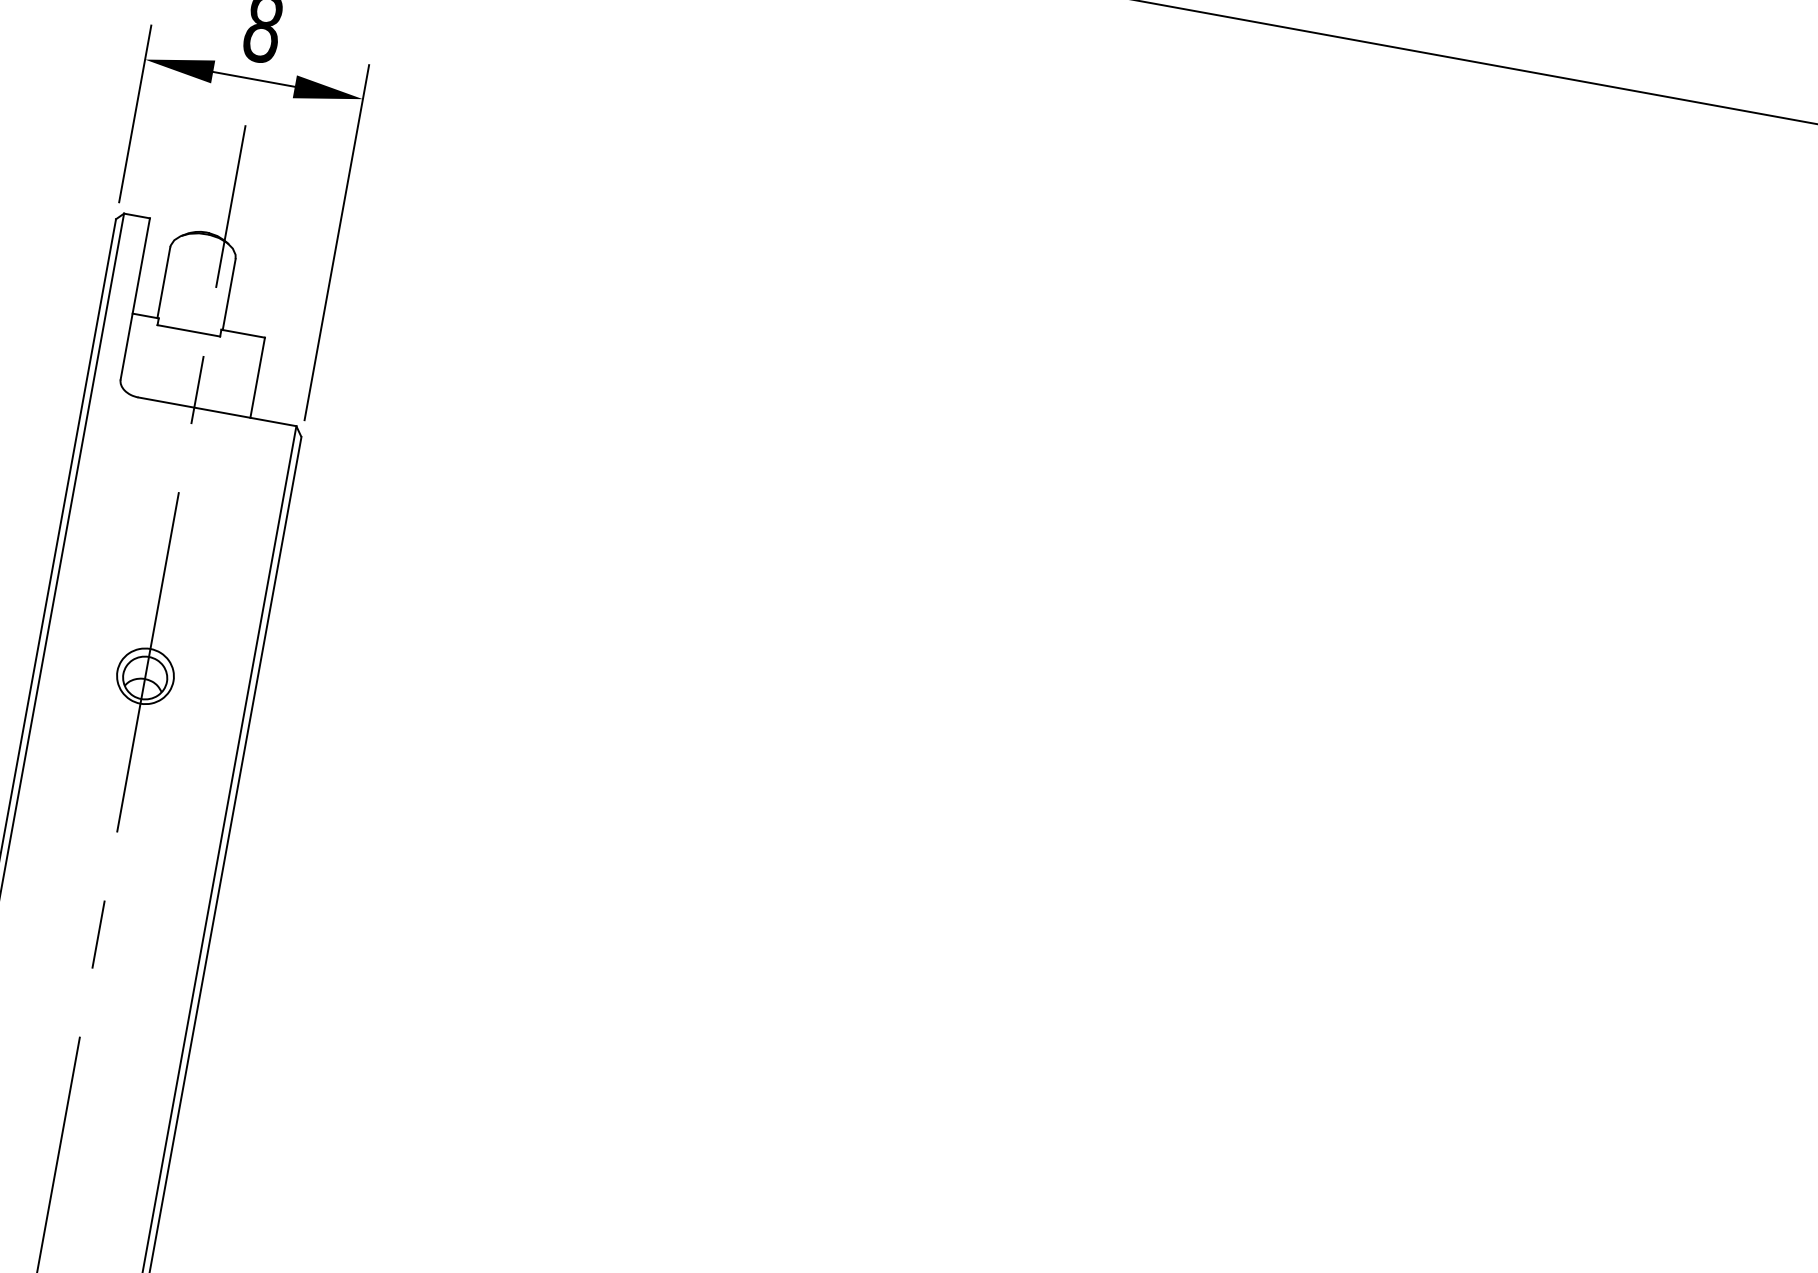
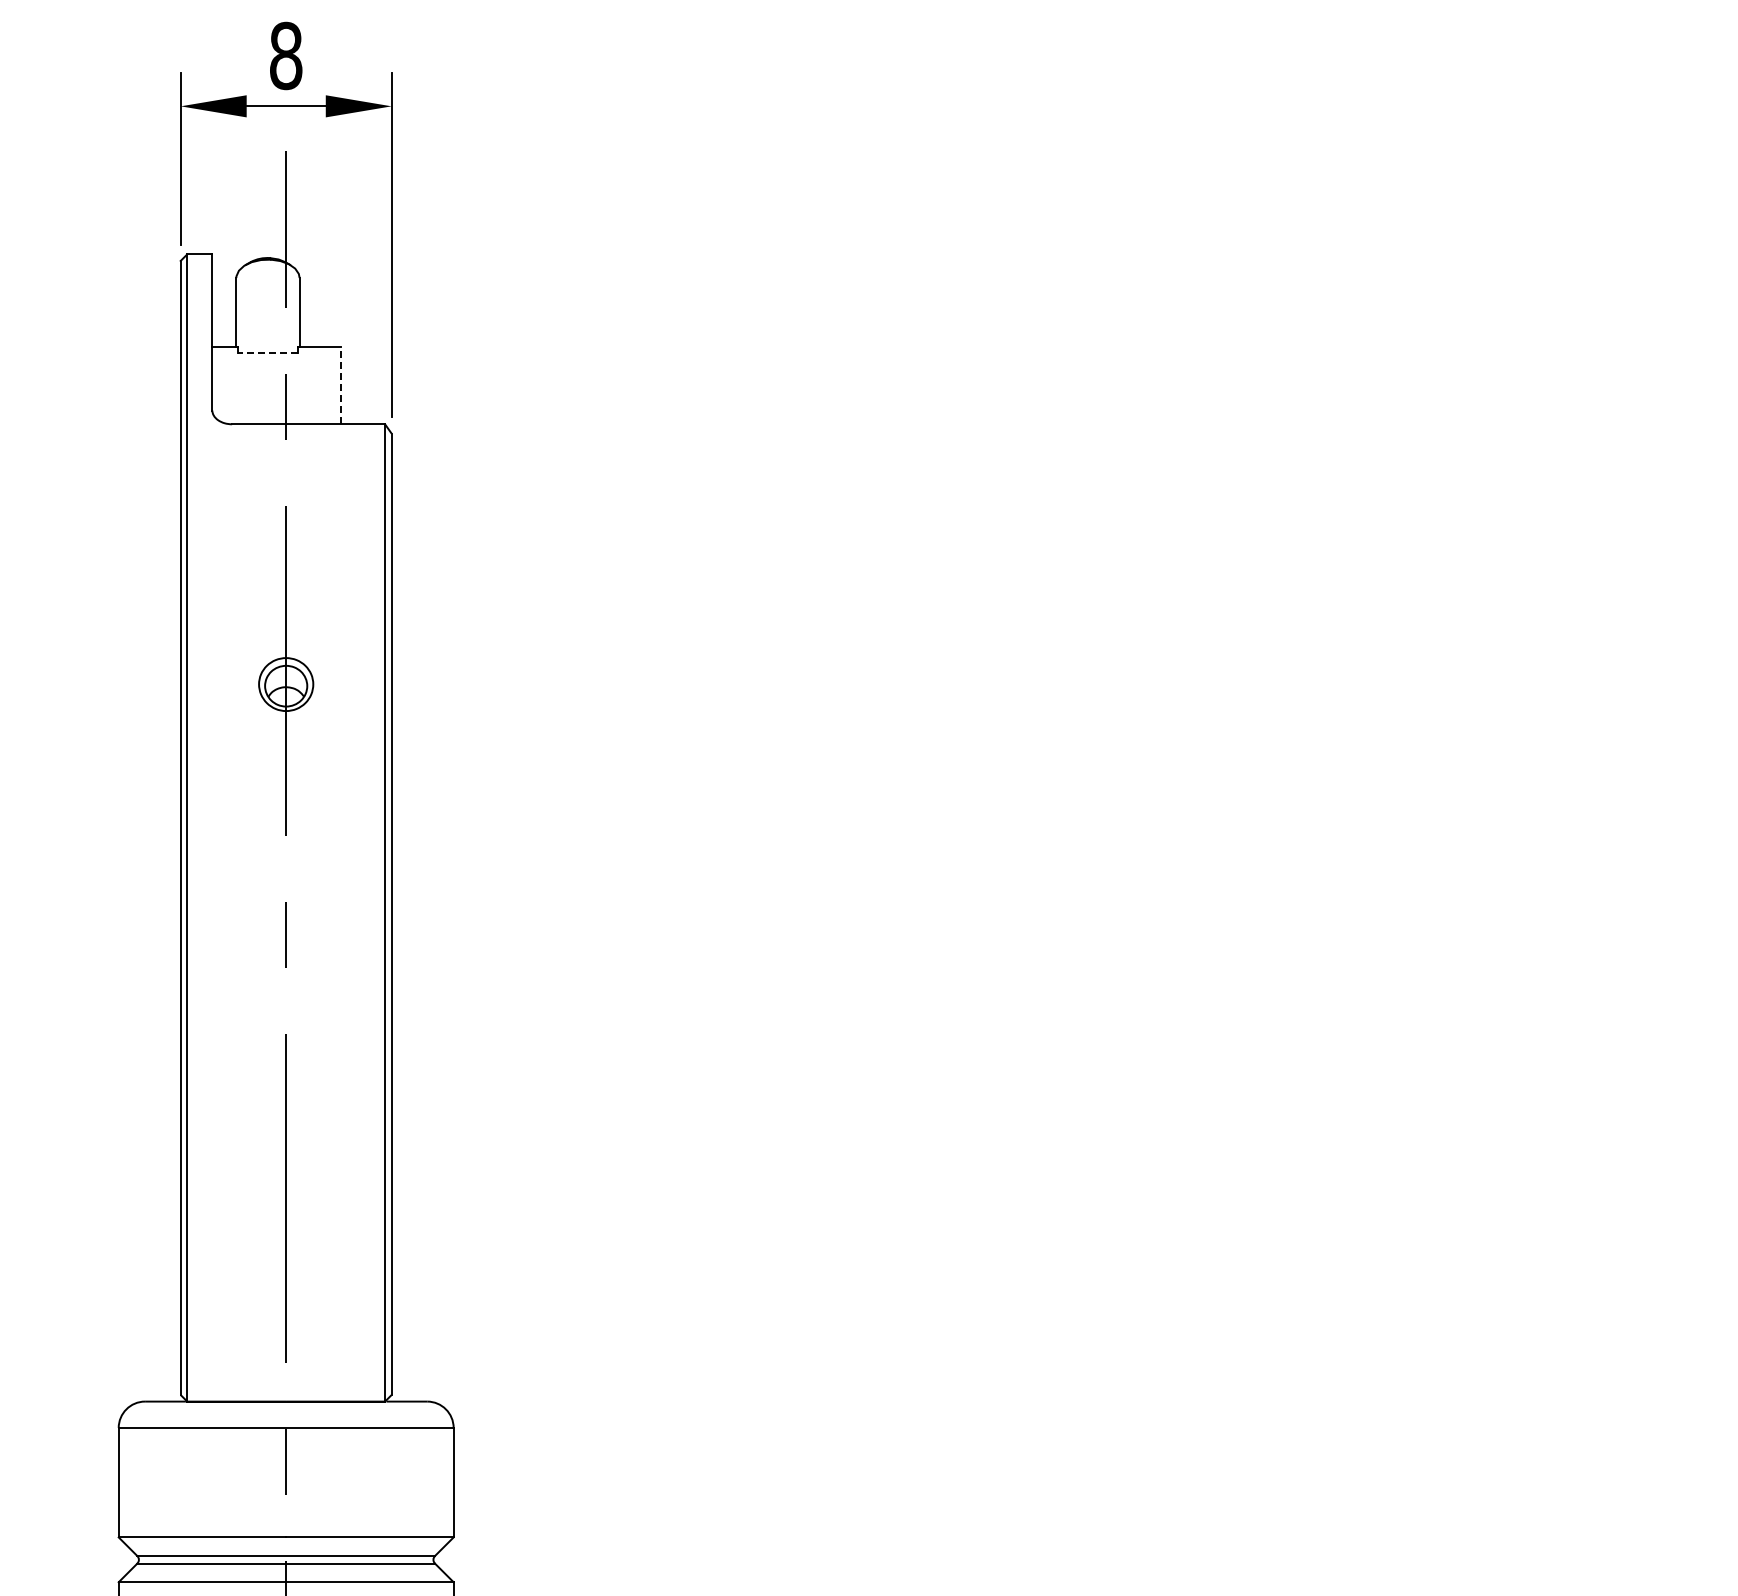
line: (188, 331) -> (267, 353), solid -> dashed
line: (257, 377) -> (340, 385), solid -> dashed

